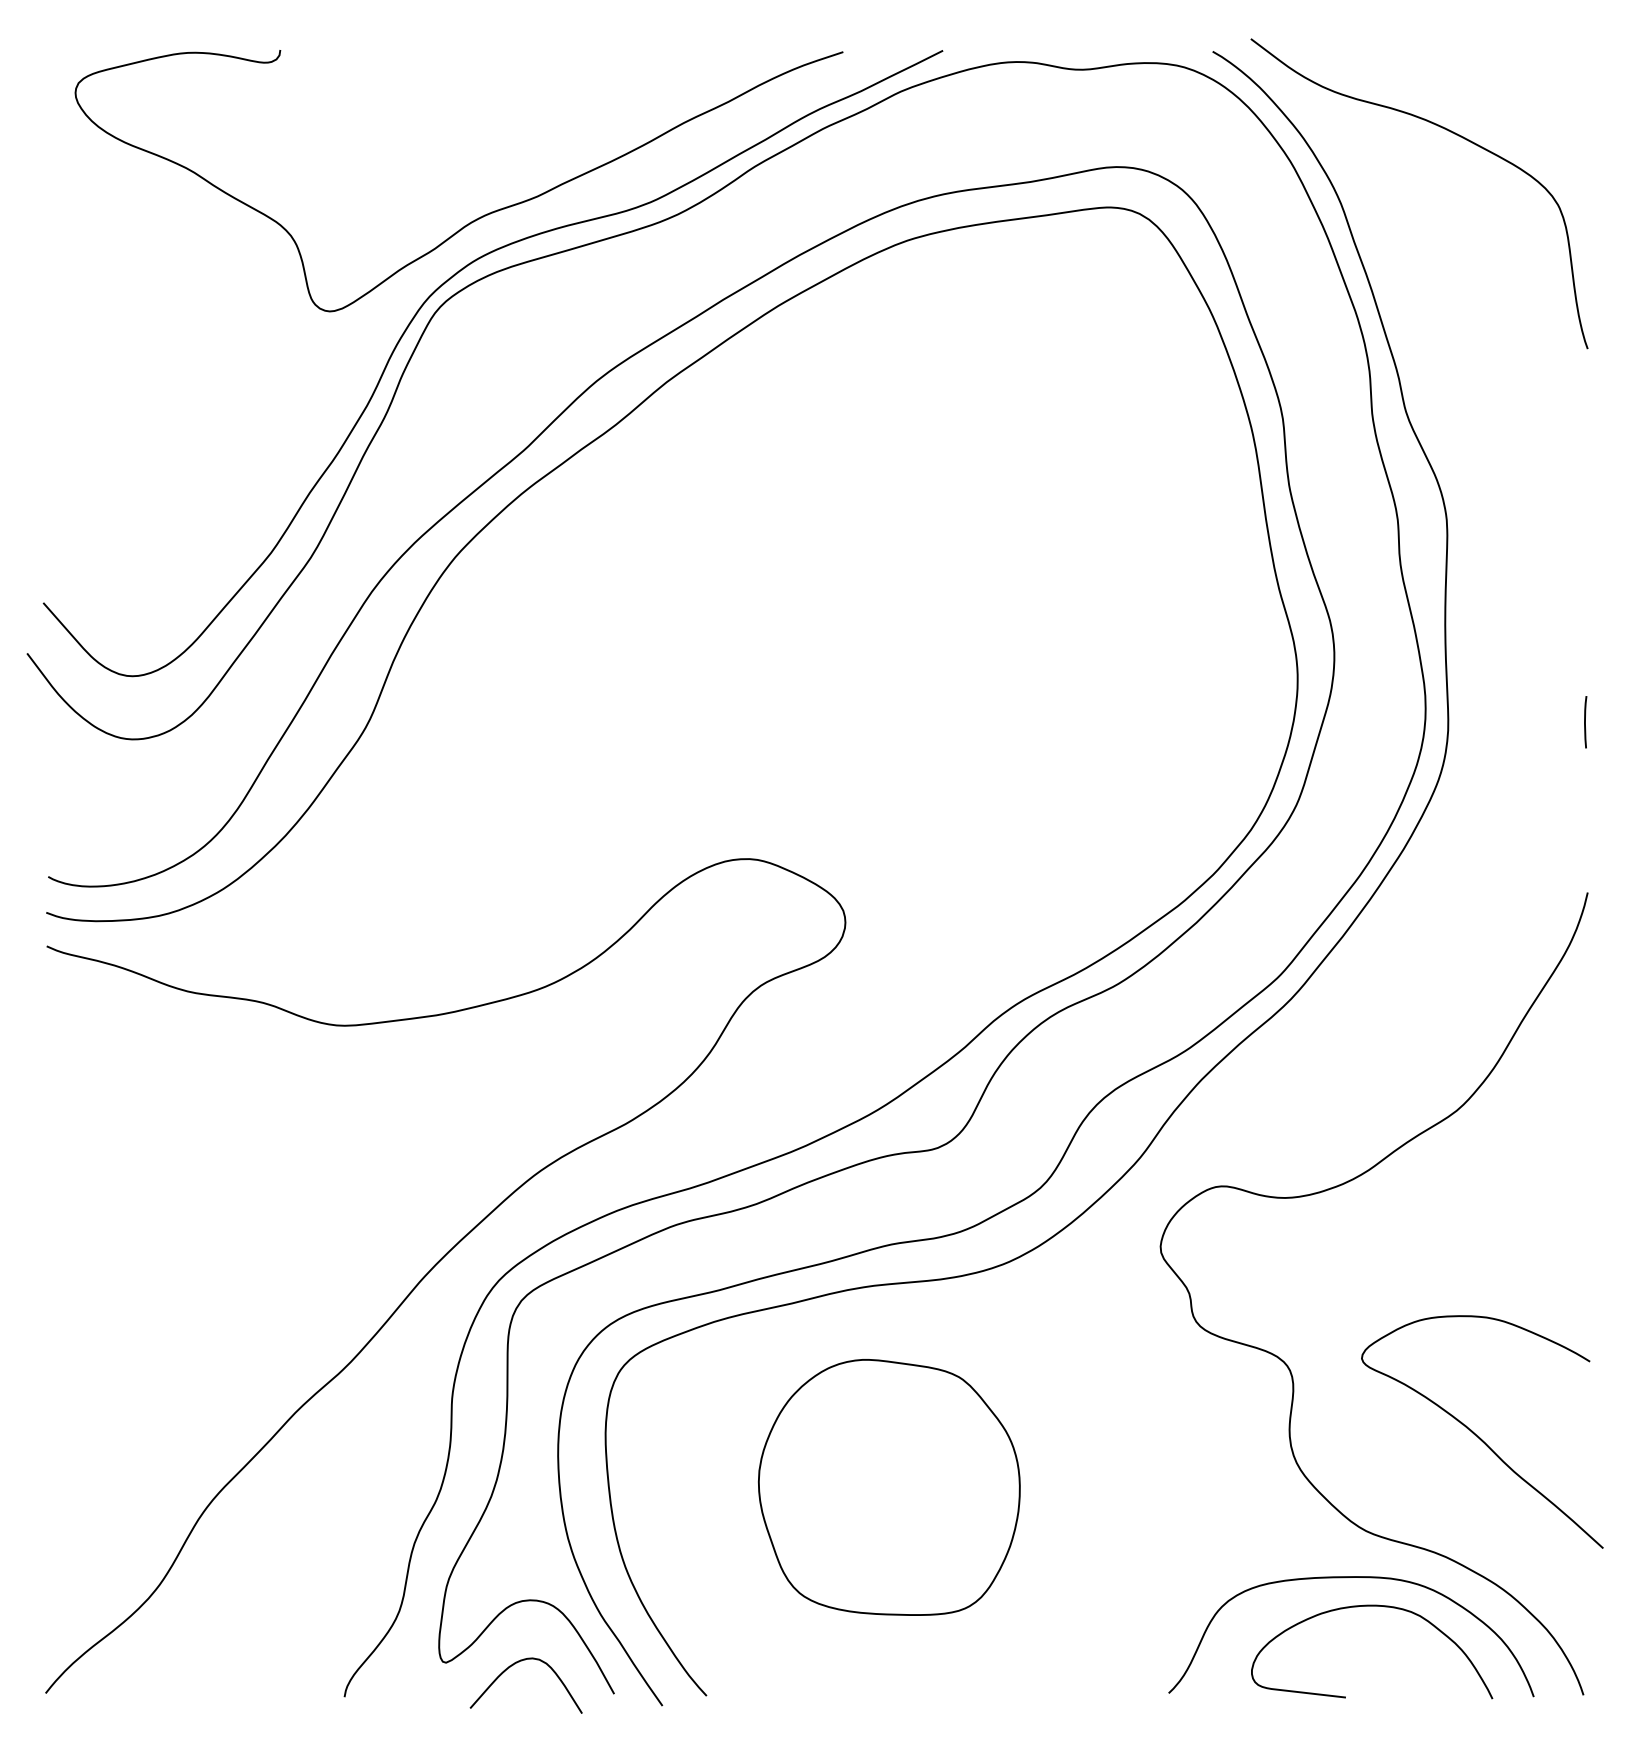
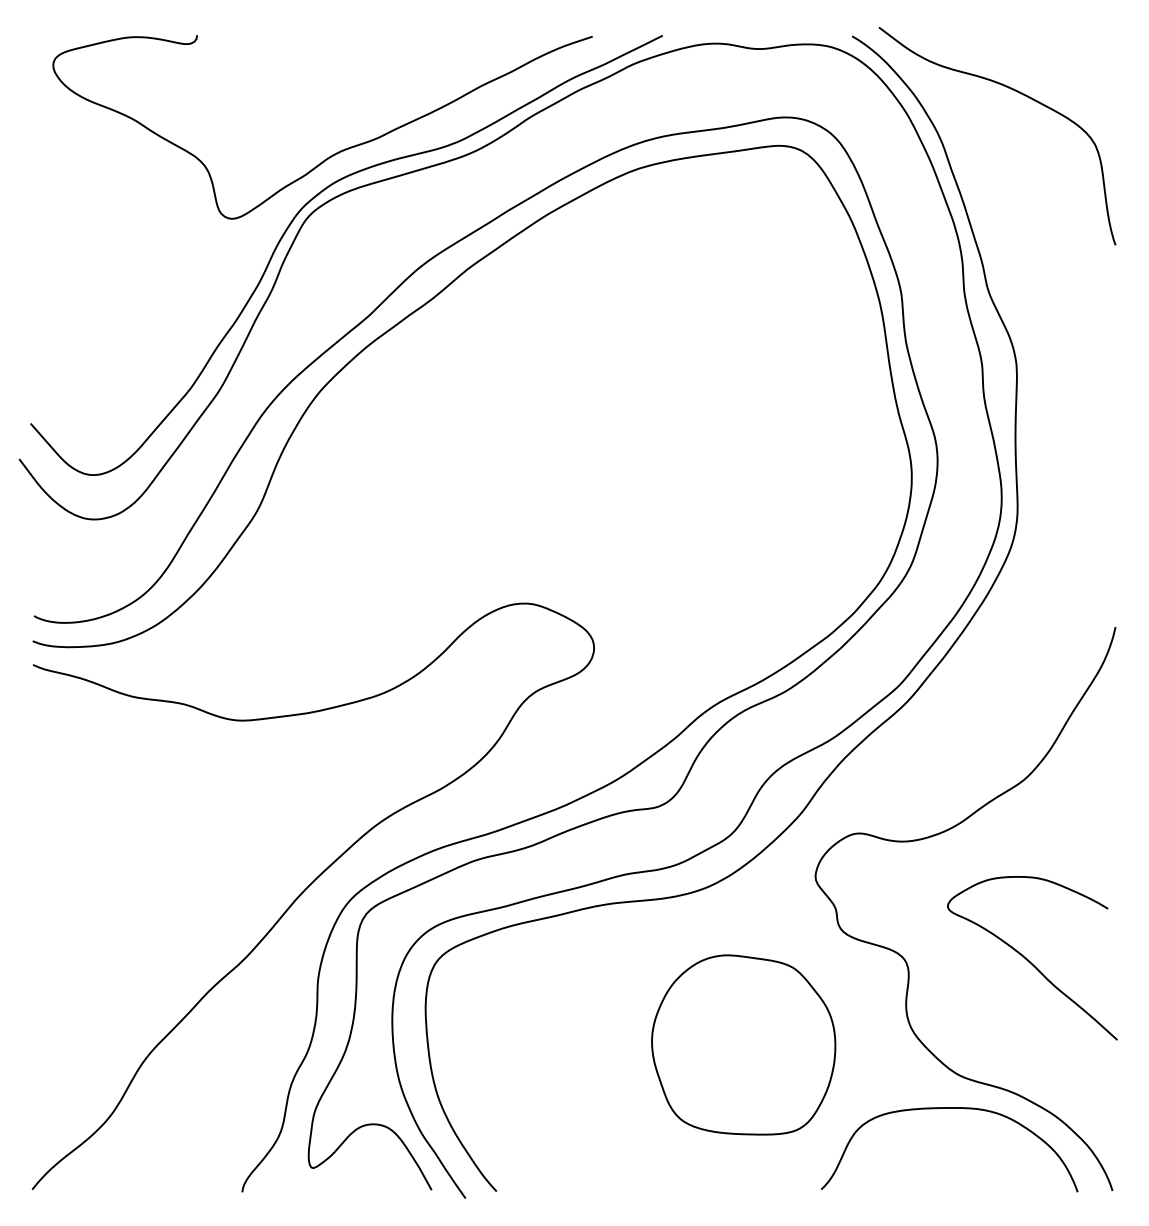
line: (1585, 722) -> (1114, 507), removed
curve: (1479, 1436) -> (1030, 961), moved
part: (889, 1487) -> (743, 1045), moved
curve: (1372, 1606) -> (964, 1128), removed
curve: (512, 1666) -> (360, 1170), removed

